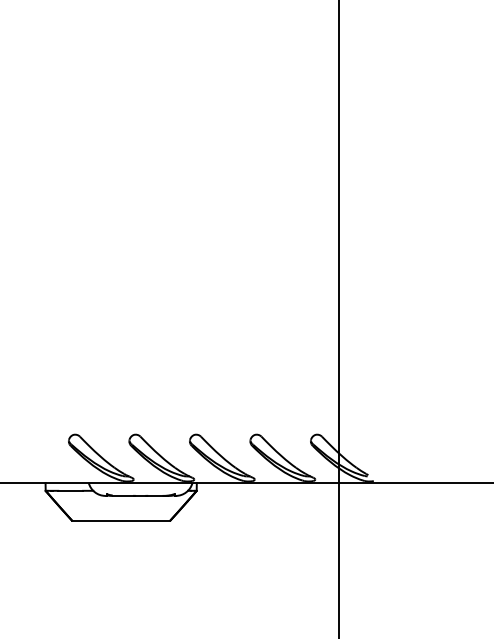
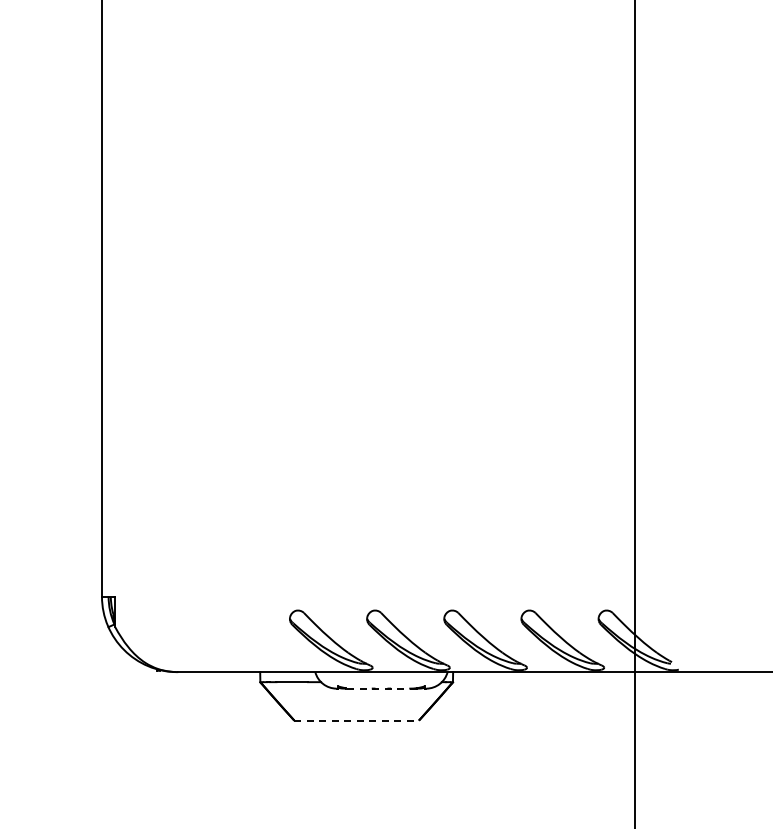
line: (139, 495) -> (380, 688), solid -> dashed
line: (121, 520) -> (357, 720), solid -> dashed

